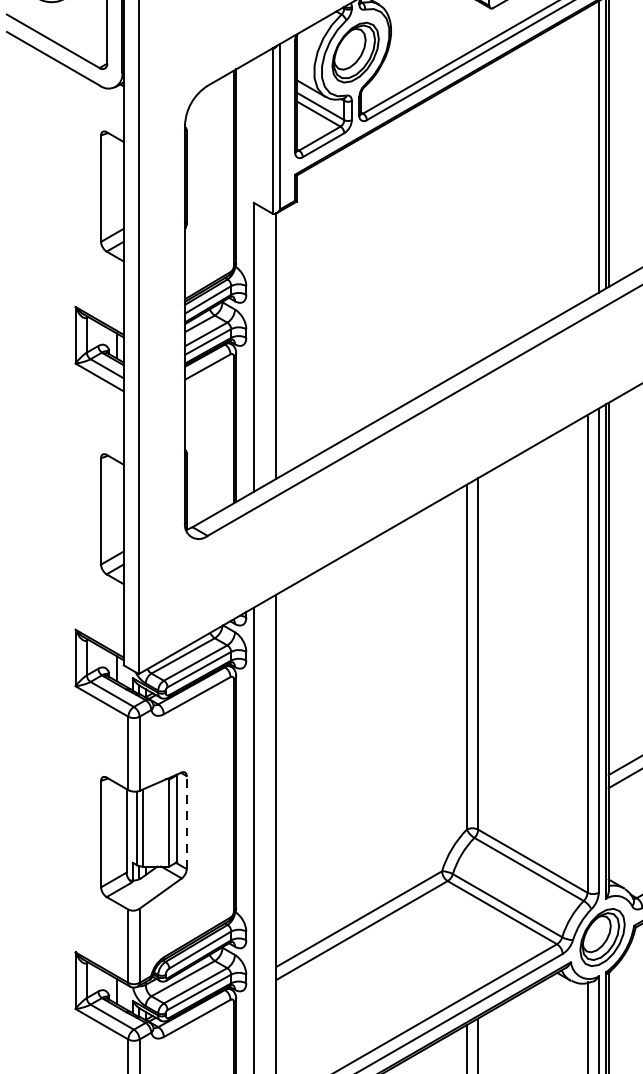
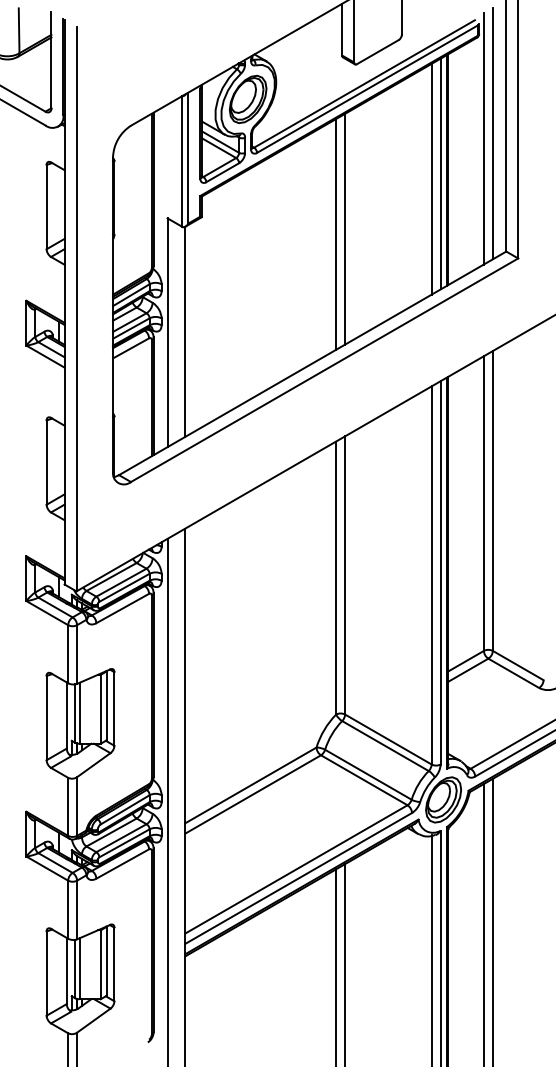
line: (587, 152) -> (431, 178), added
line: (478, 215) -> (345, 228), added
line: (467, 223) -> (336, 234), added
line: (186, 821) -> (114, 708), dashed -> solid

